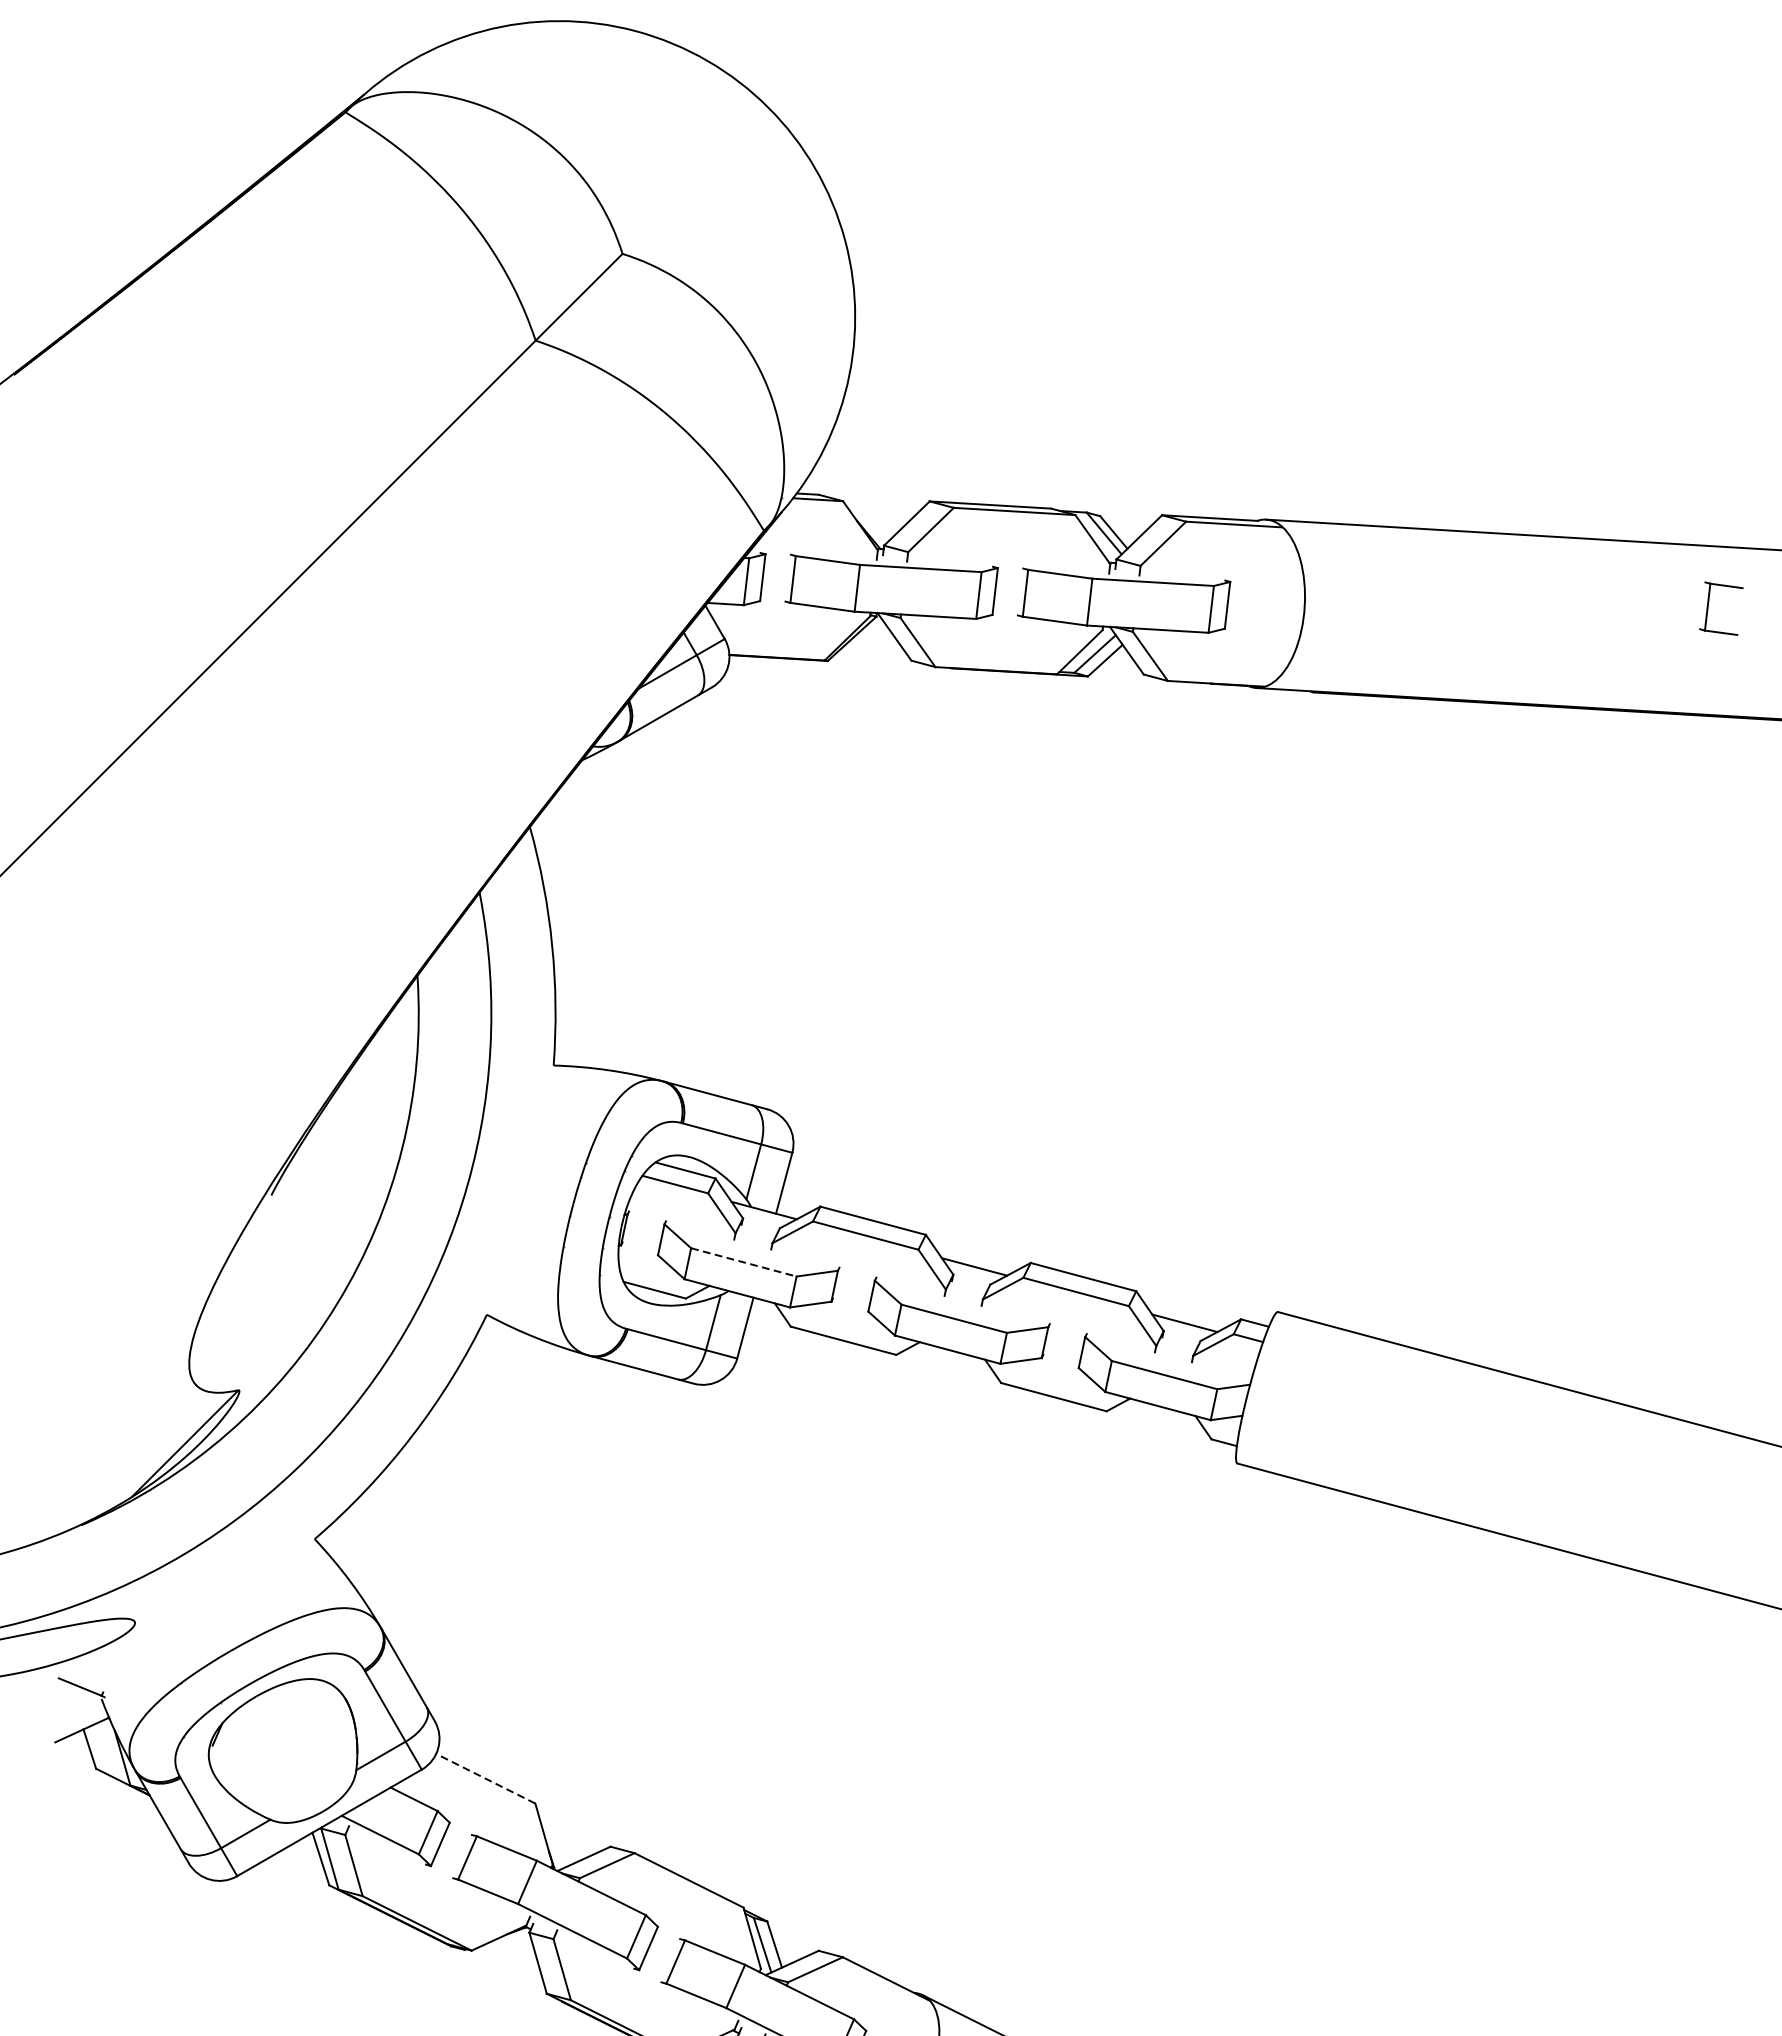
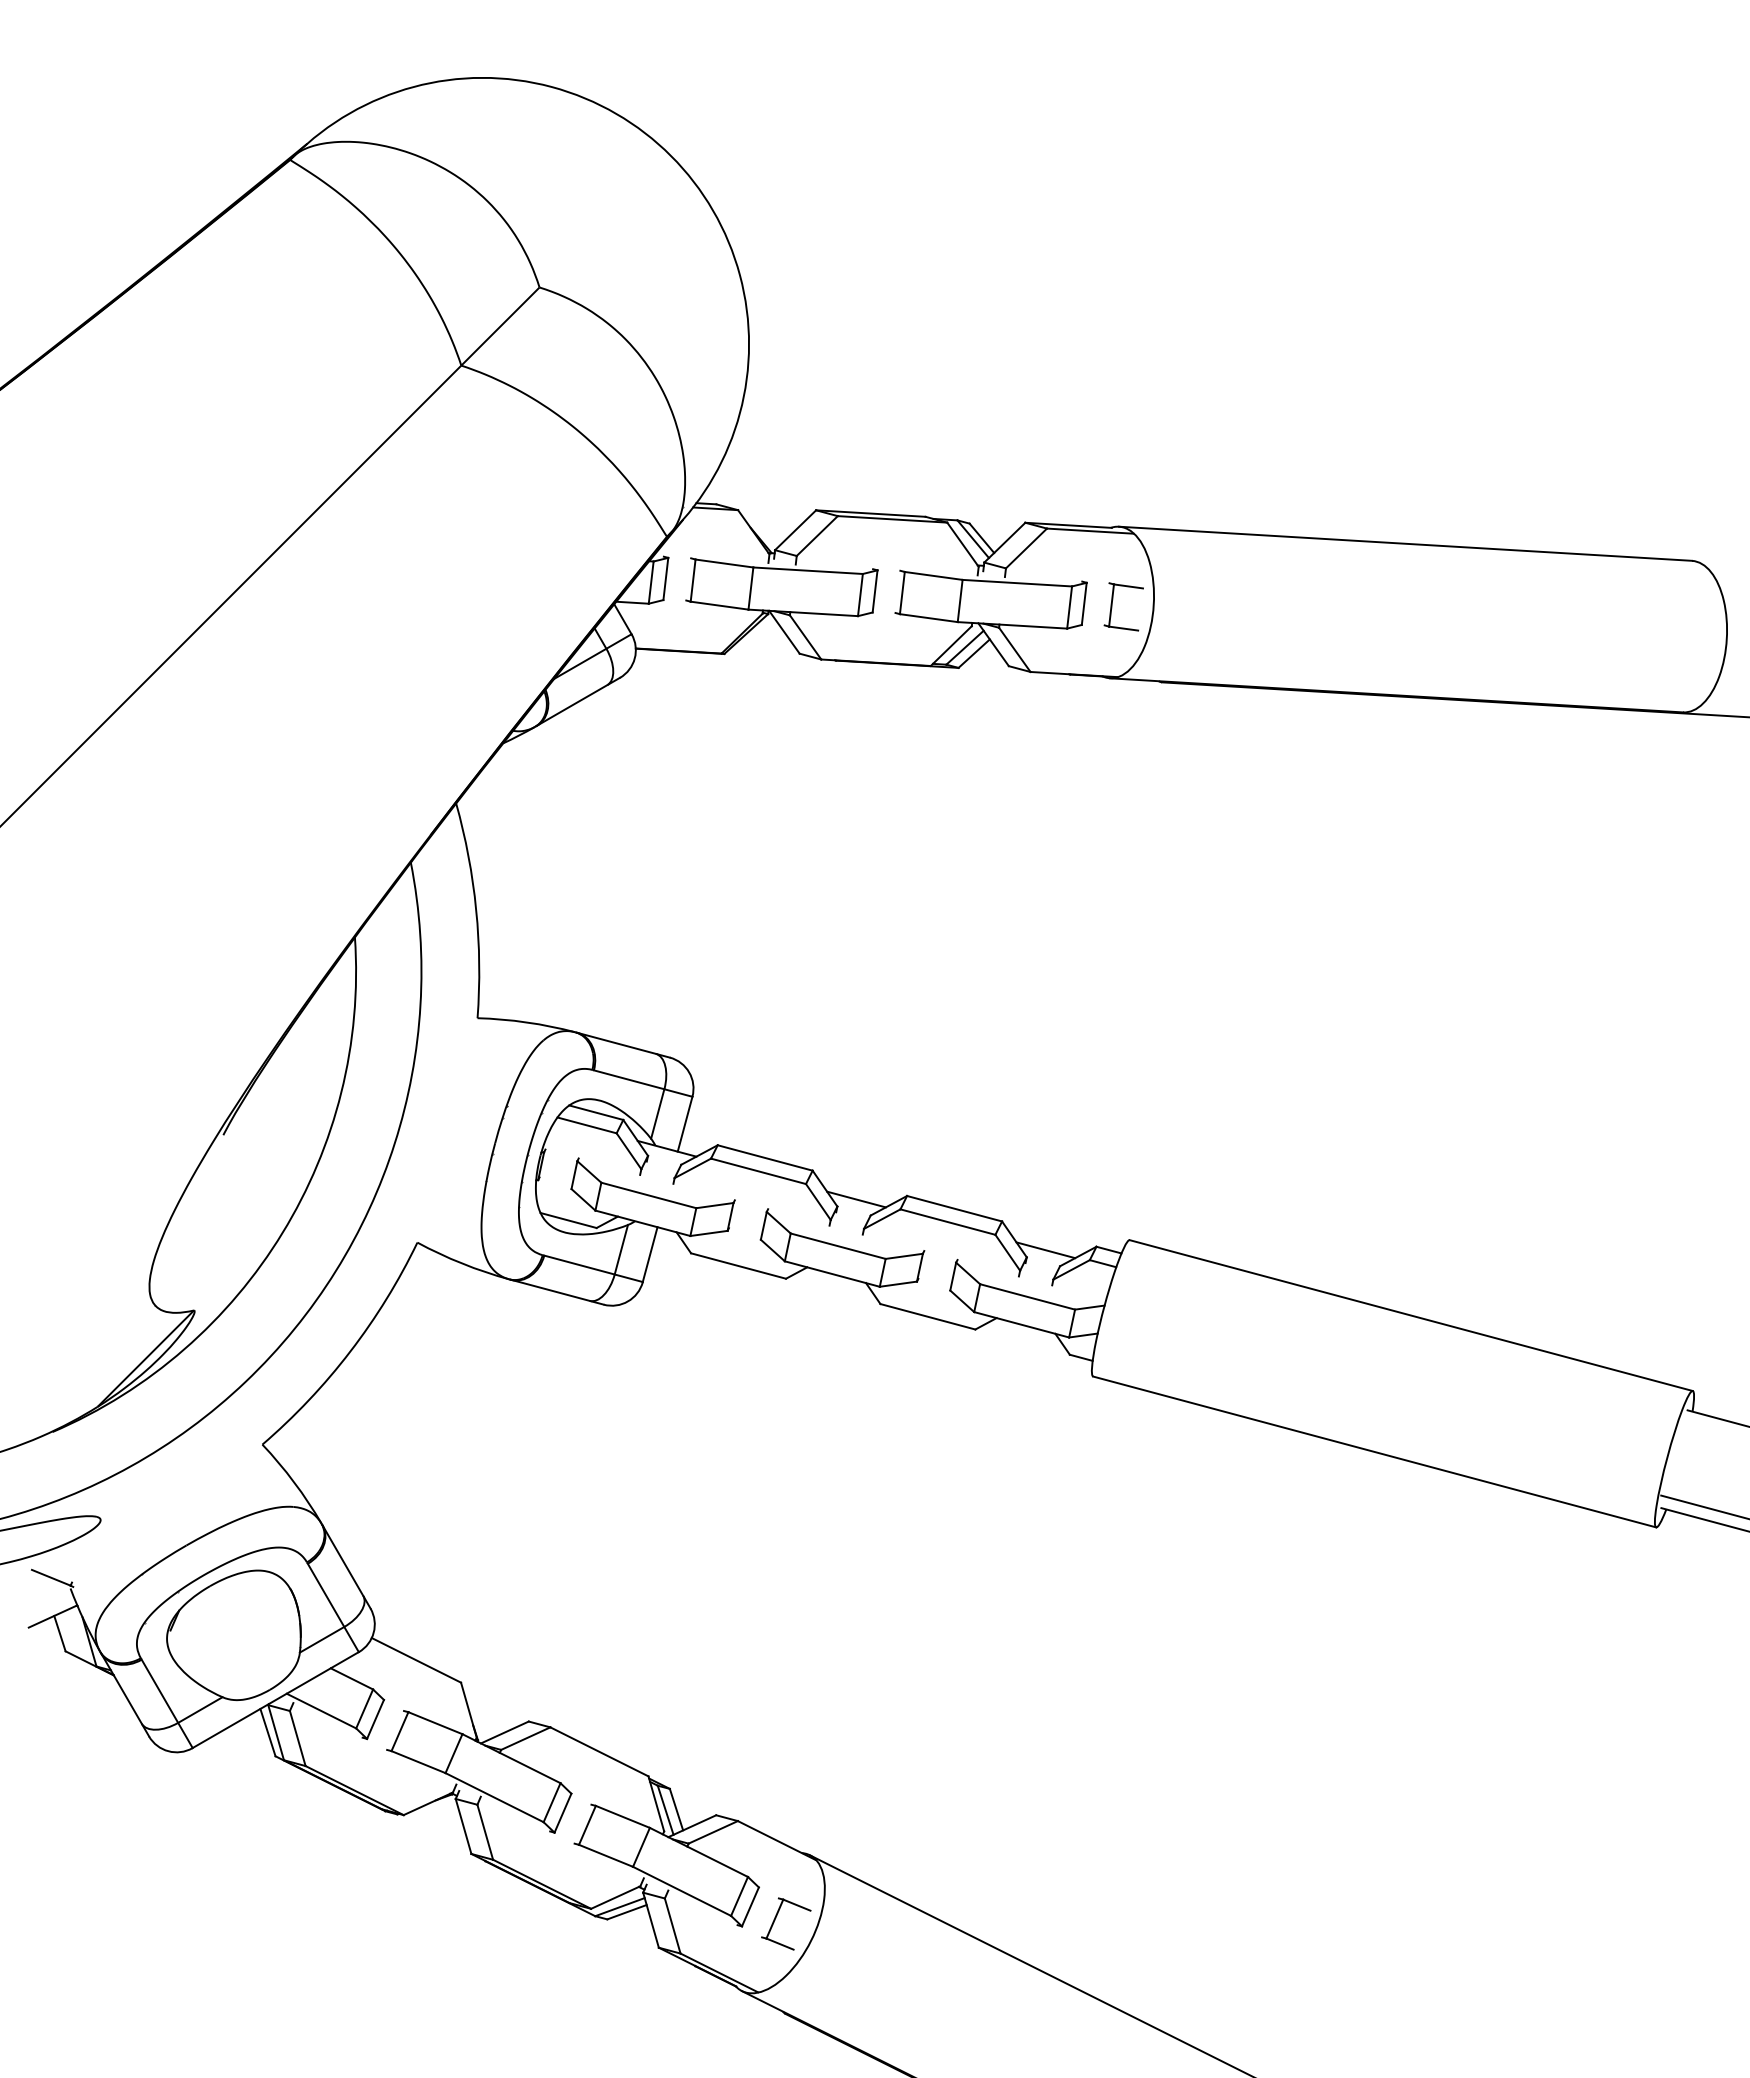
part: (1708, 608) -> (1112, 606), moved
line: (744, 1262) -> (649, 1195), dashed -> solid
line: (485, 1778) -> (416, 1660), dashed -> solid

